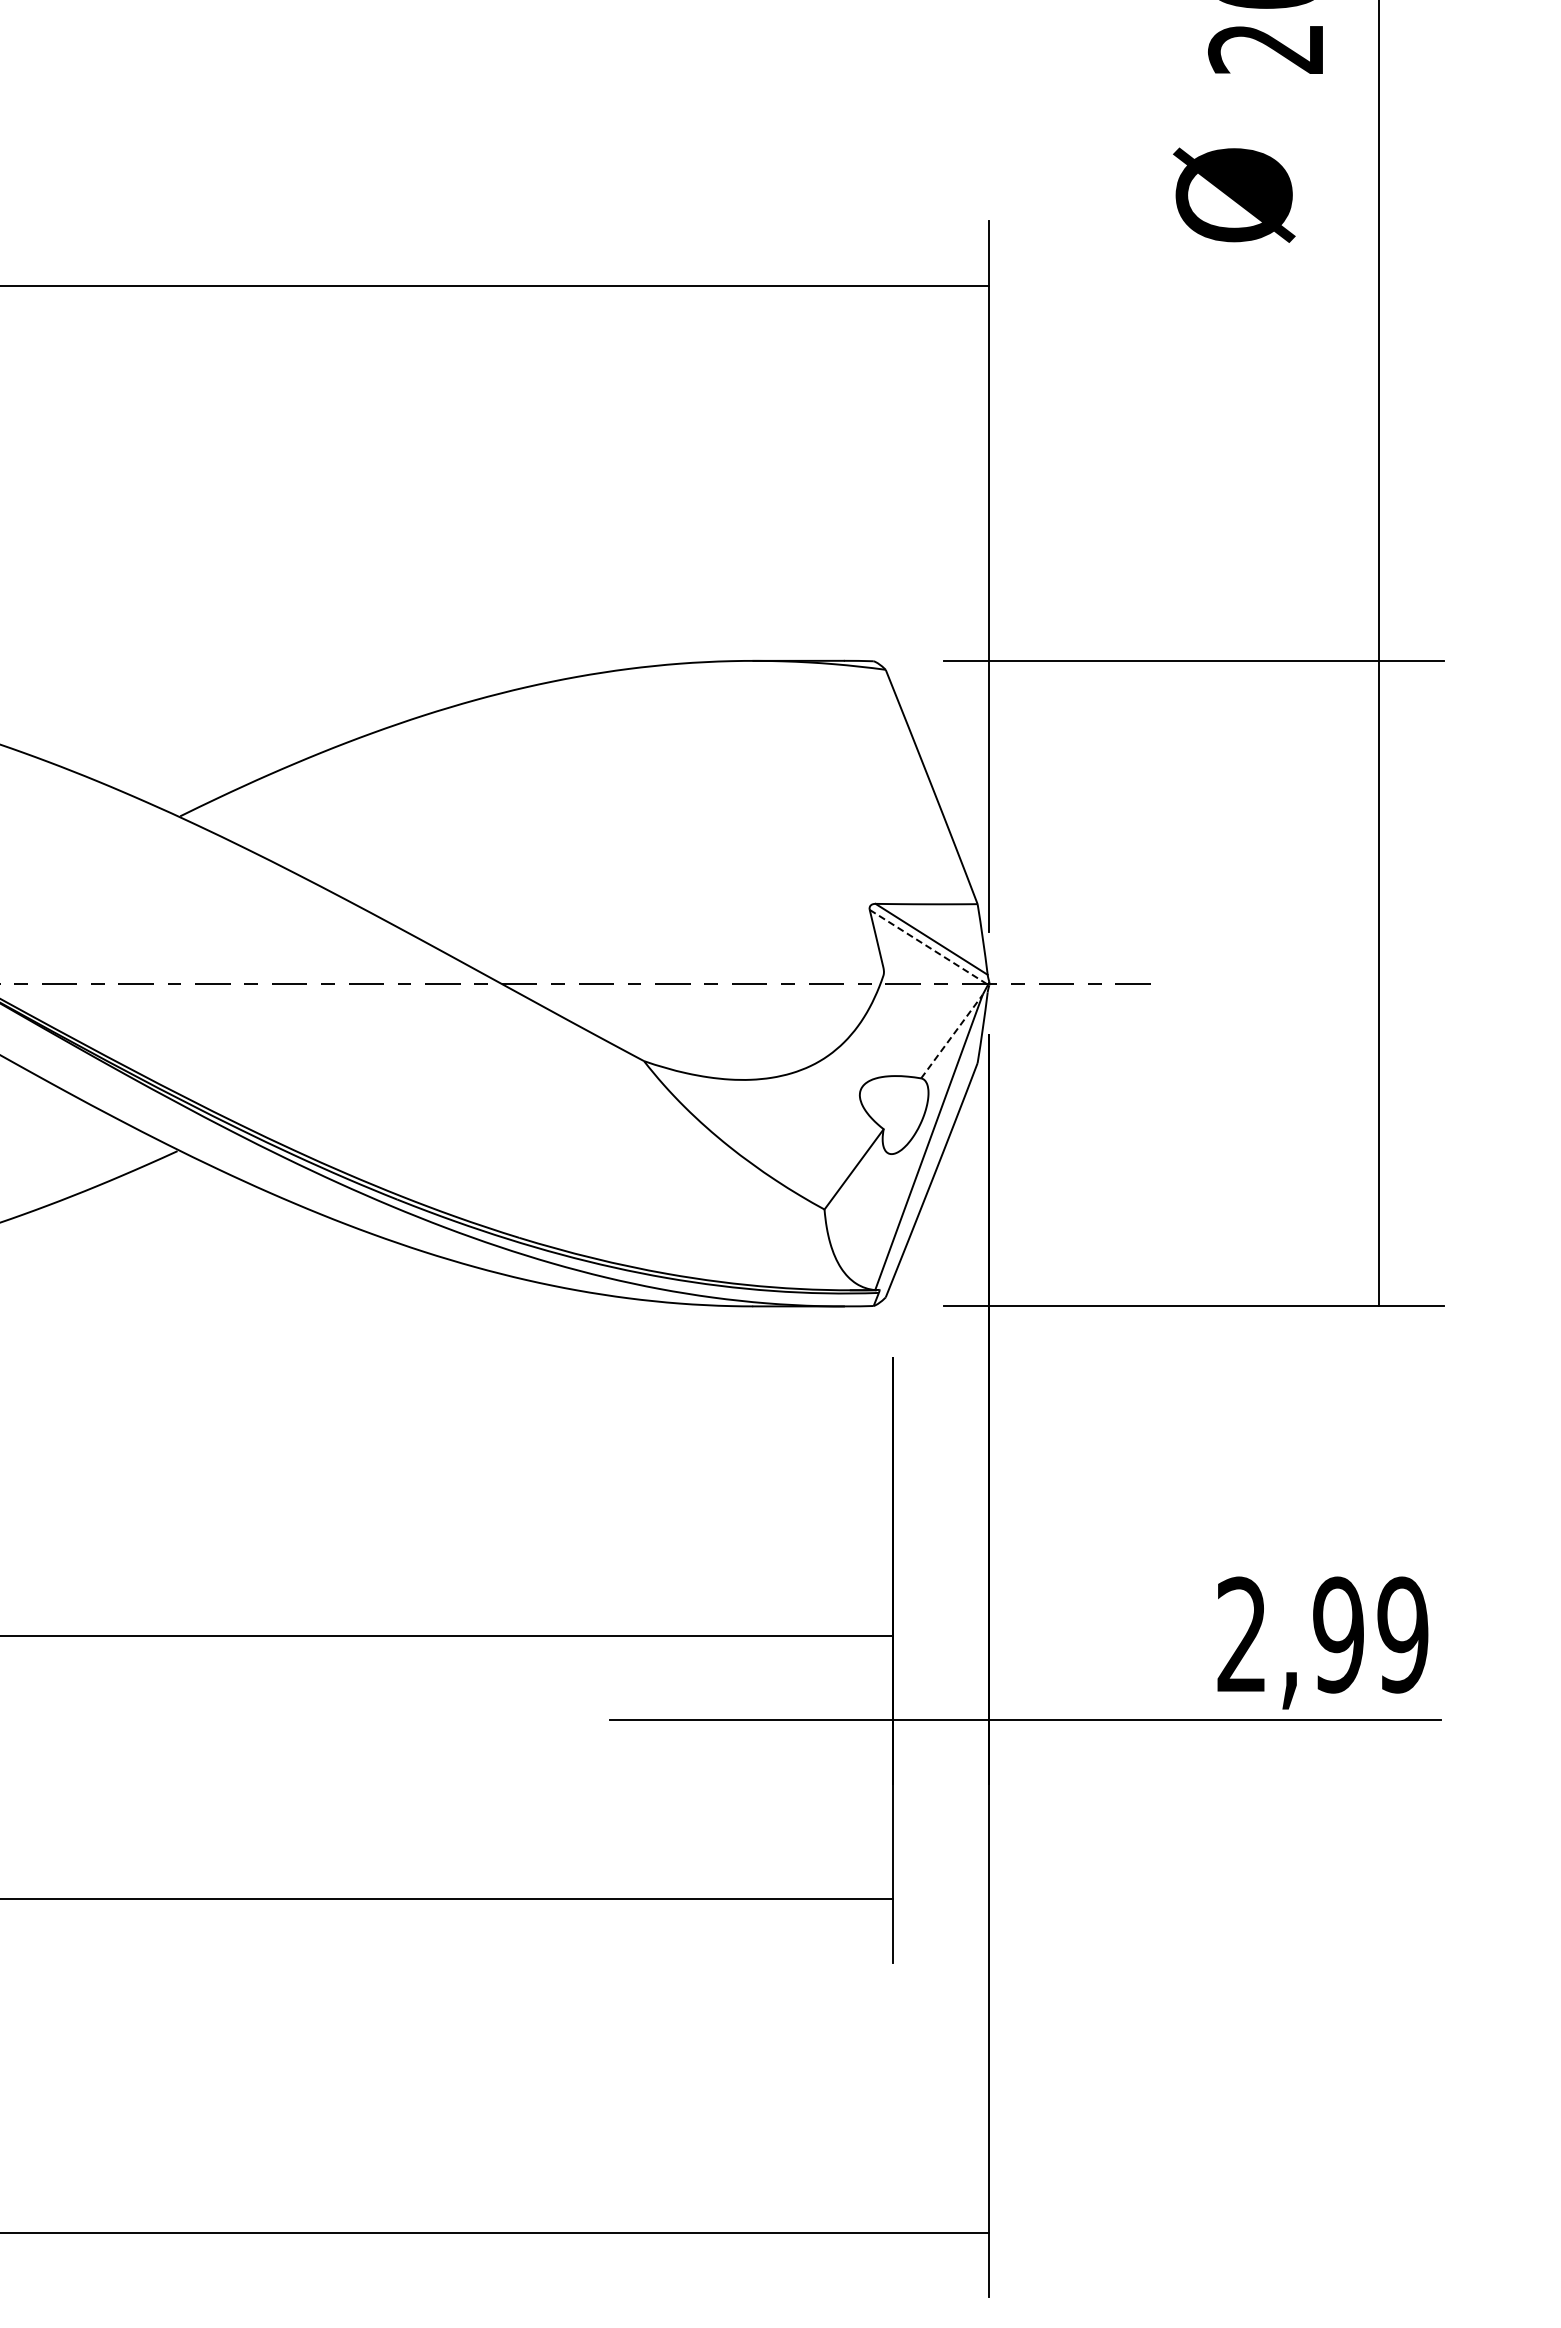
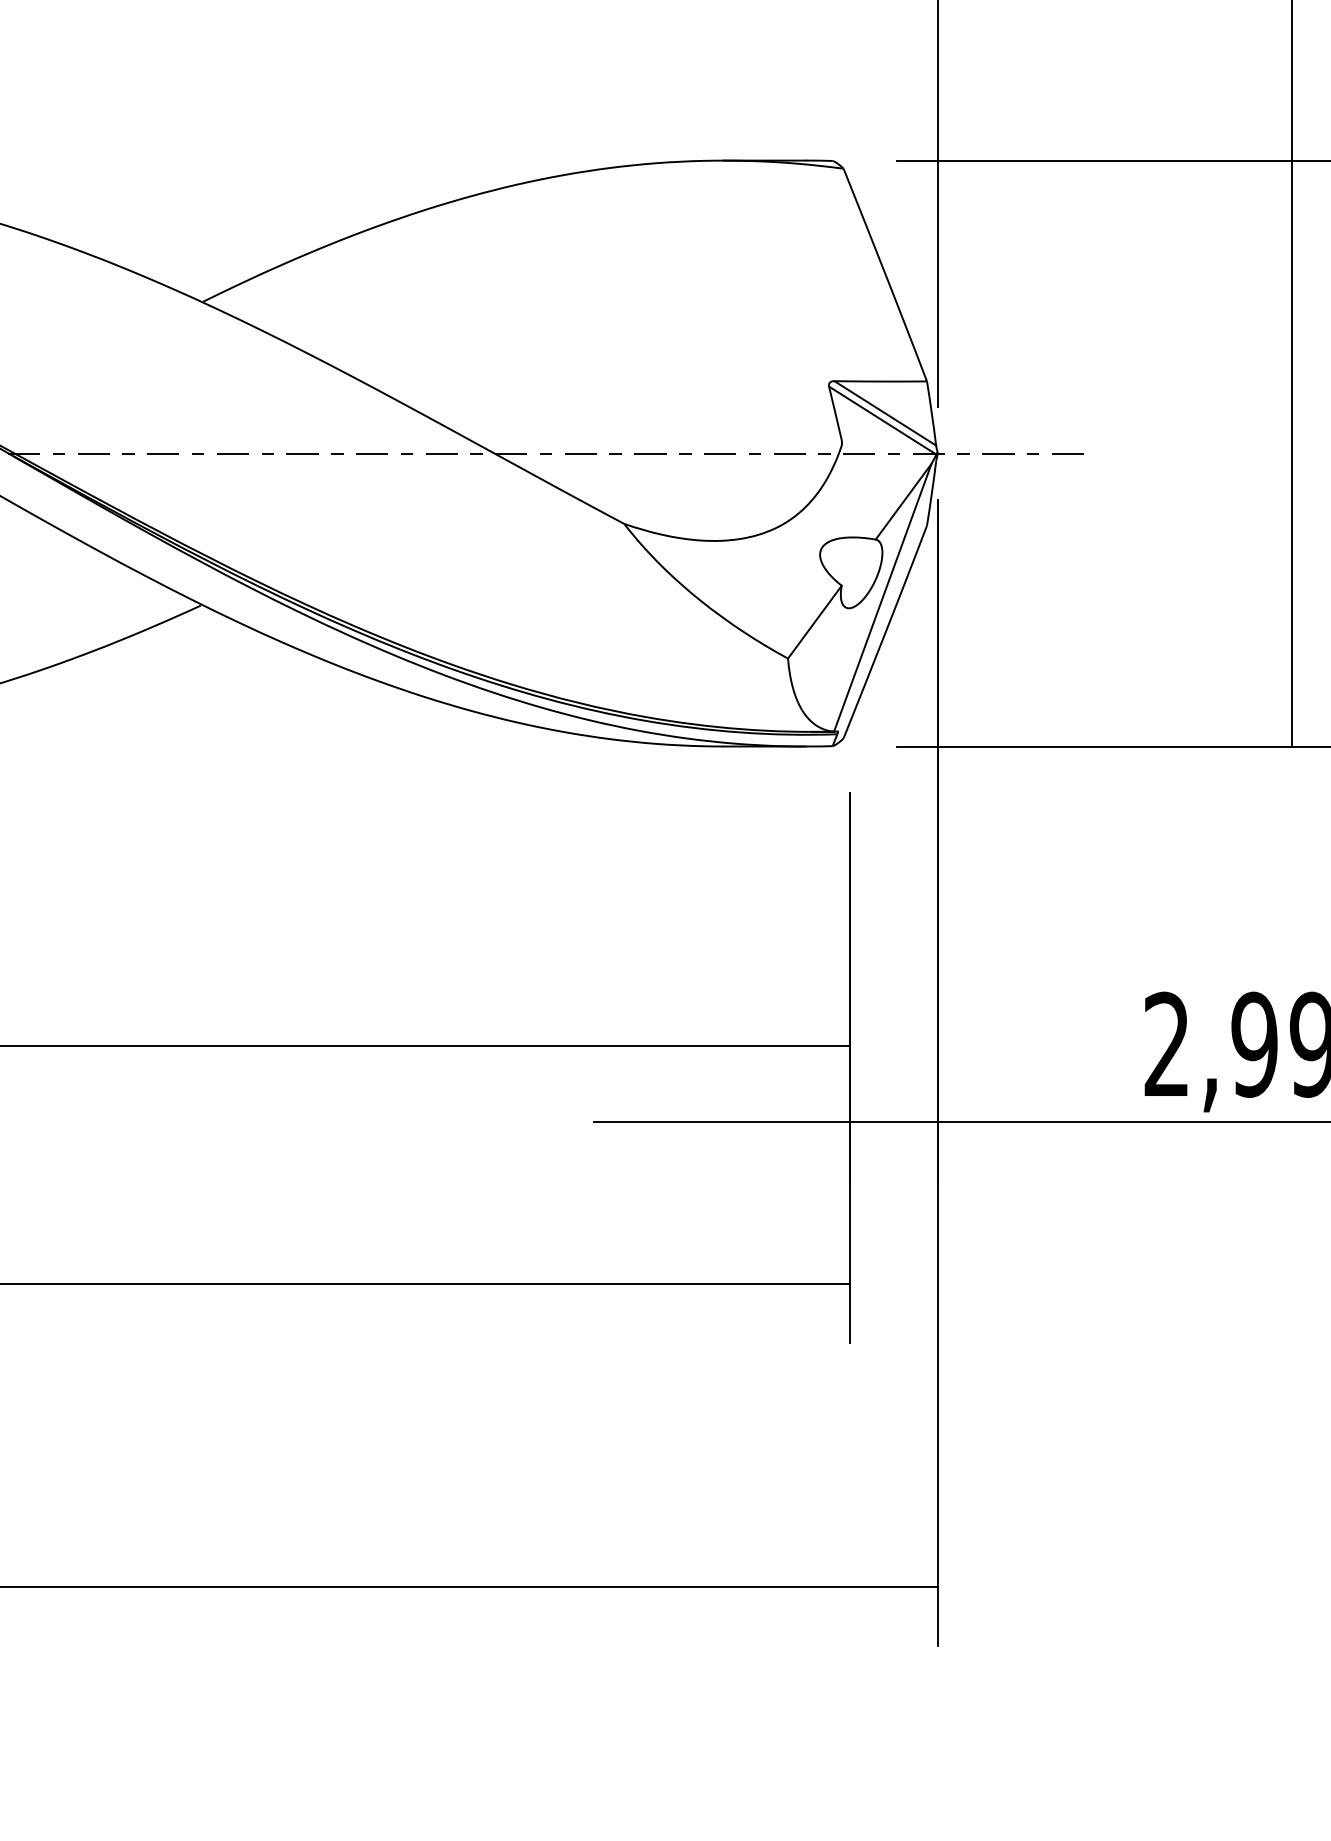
line: (929, 947) -> (883, 420), dashed -> solid
line: (951, 1036) -> (903, 501), dashed -> solid

